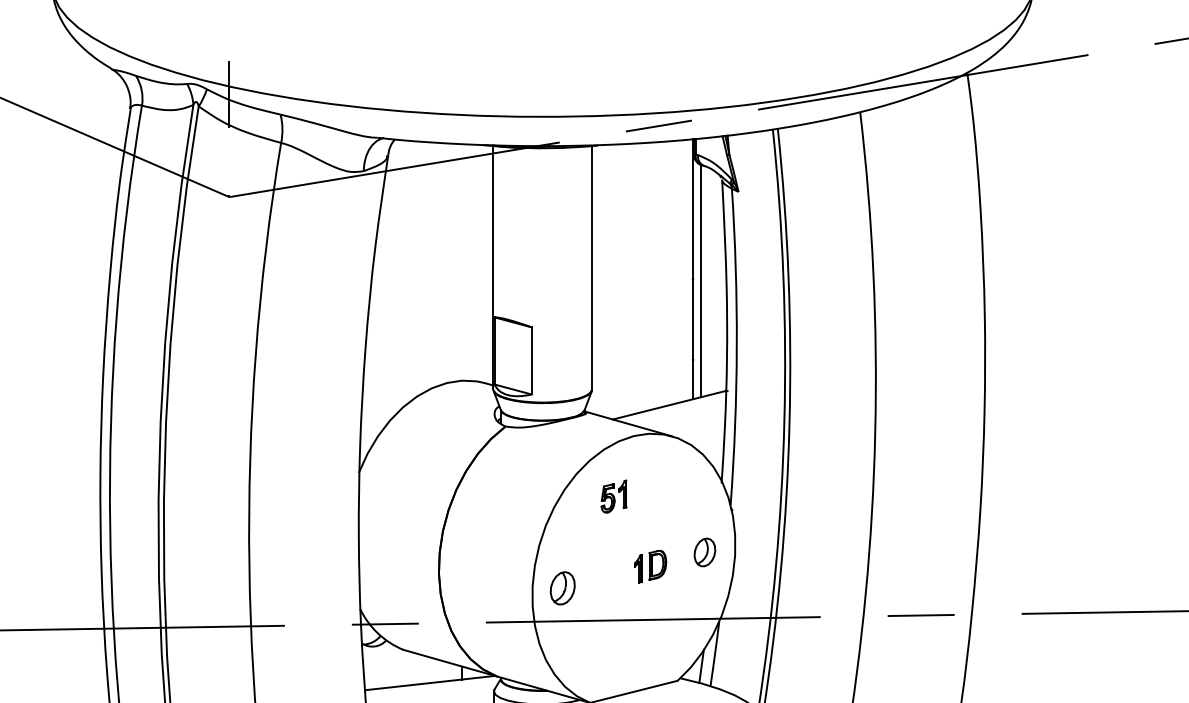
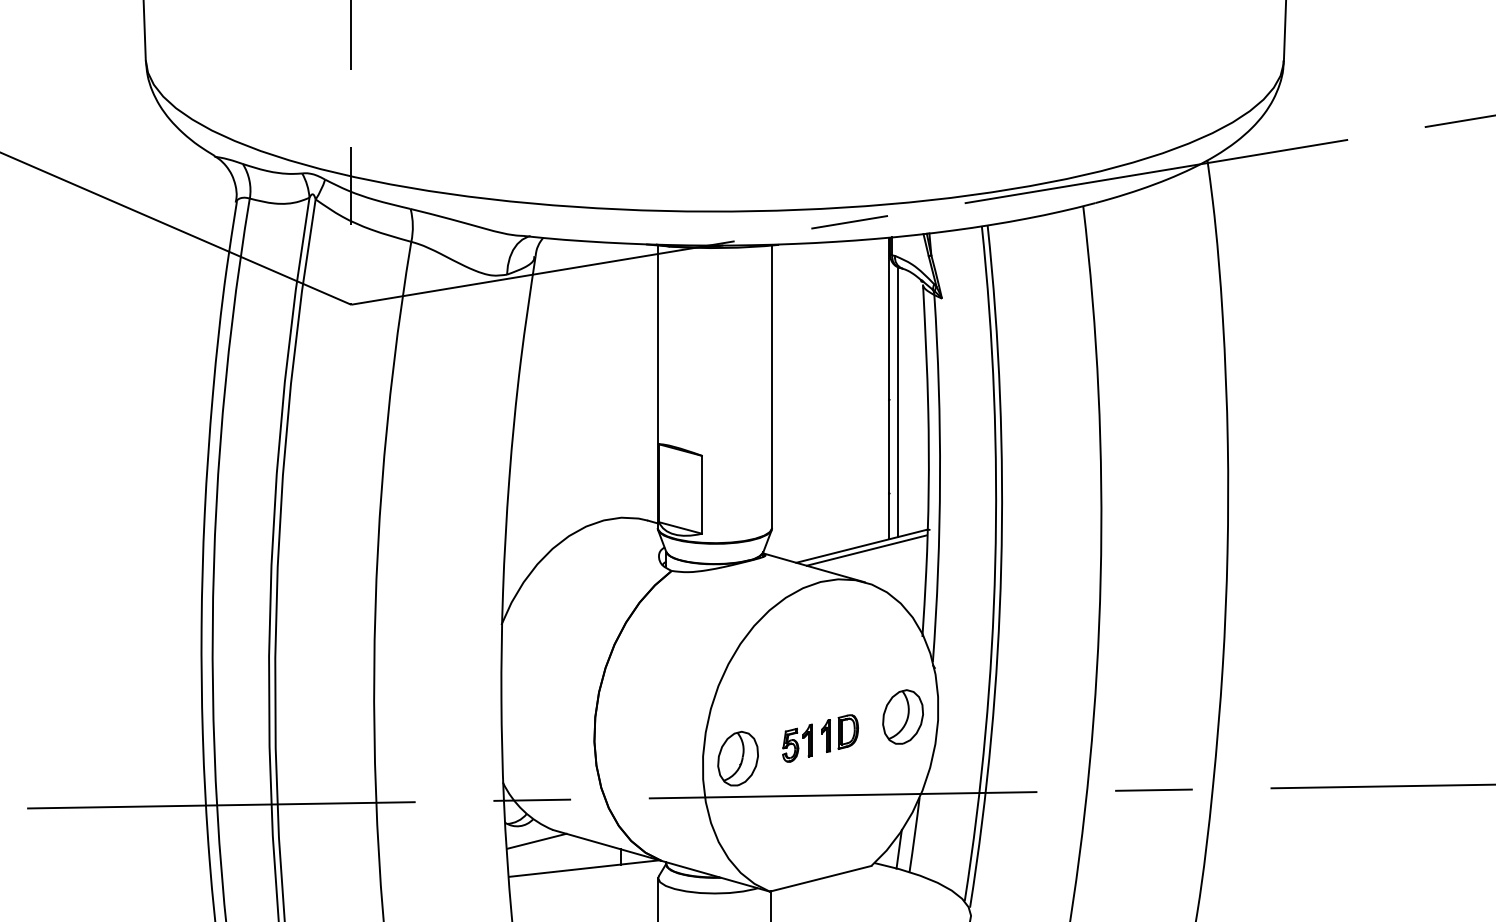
line: (673, 408) -> (866, 550), added
part: (613, 495) -> (797, 742), moved
part: (704, 551) -> (902, 716), size x1.67
part: (562, 588) -> (737, 758), size x1.43
line: (389, 658) -> (536, 840), added

